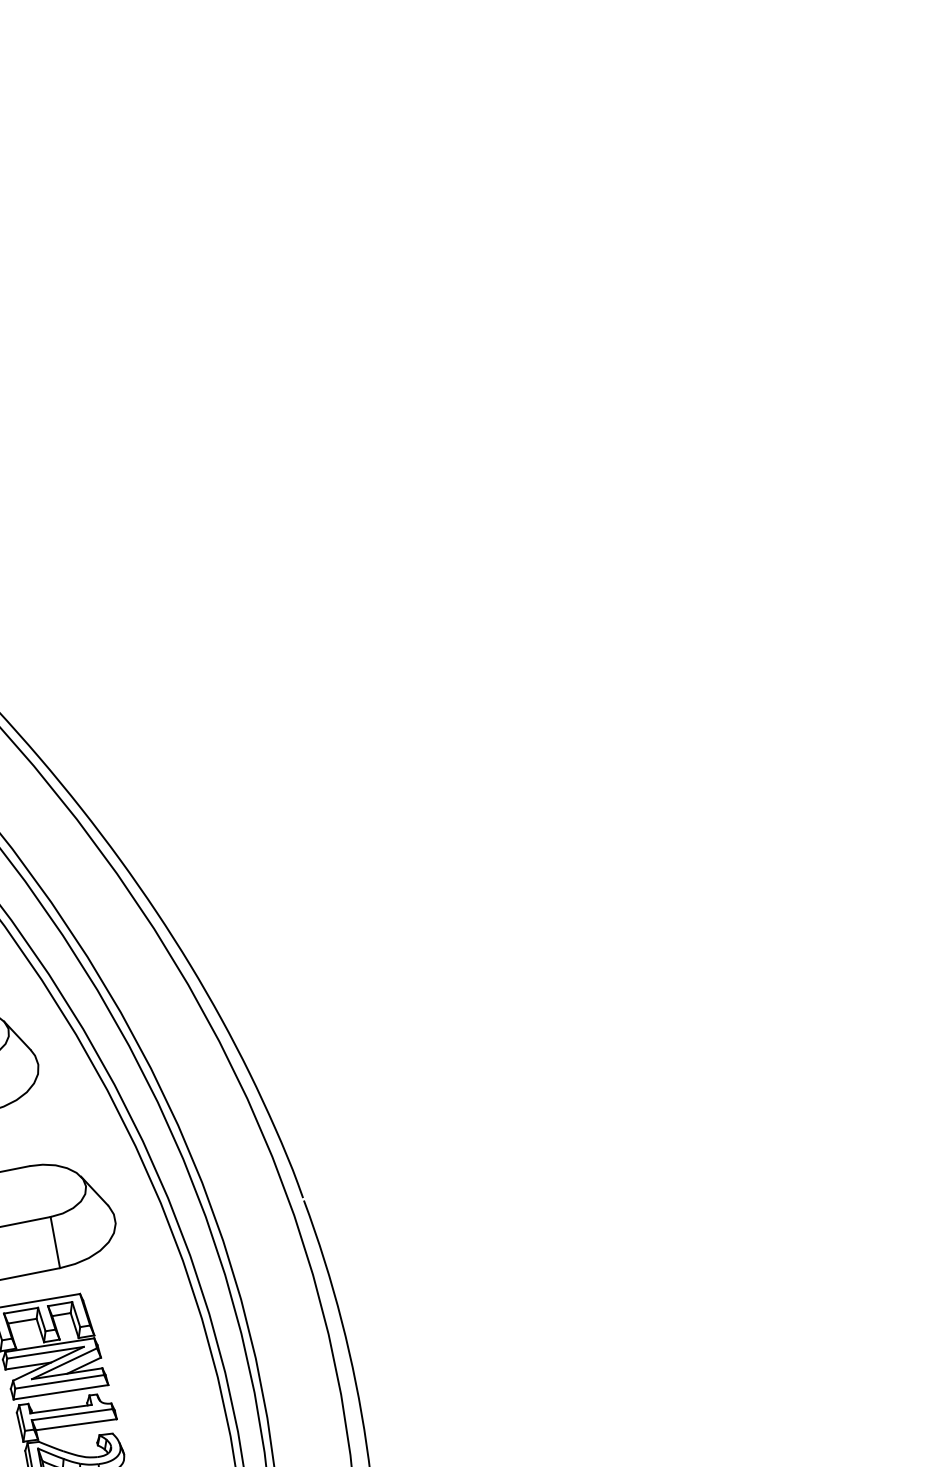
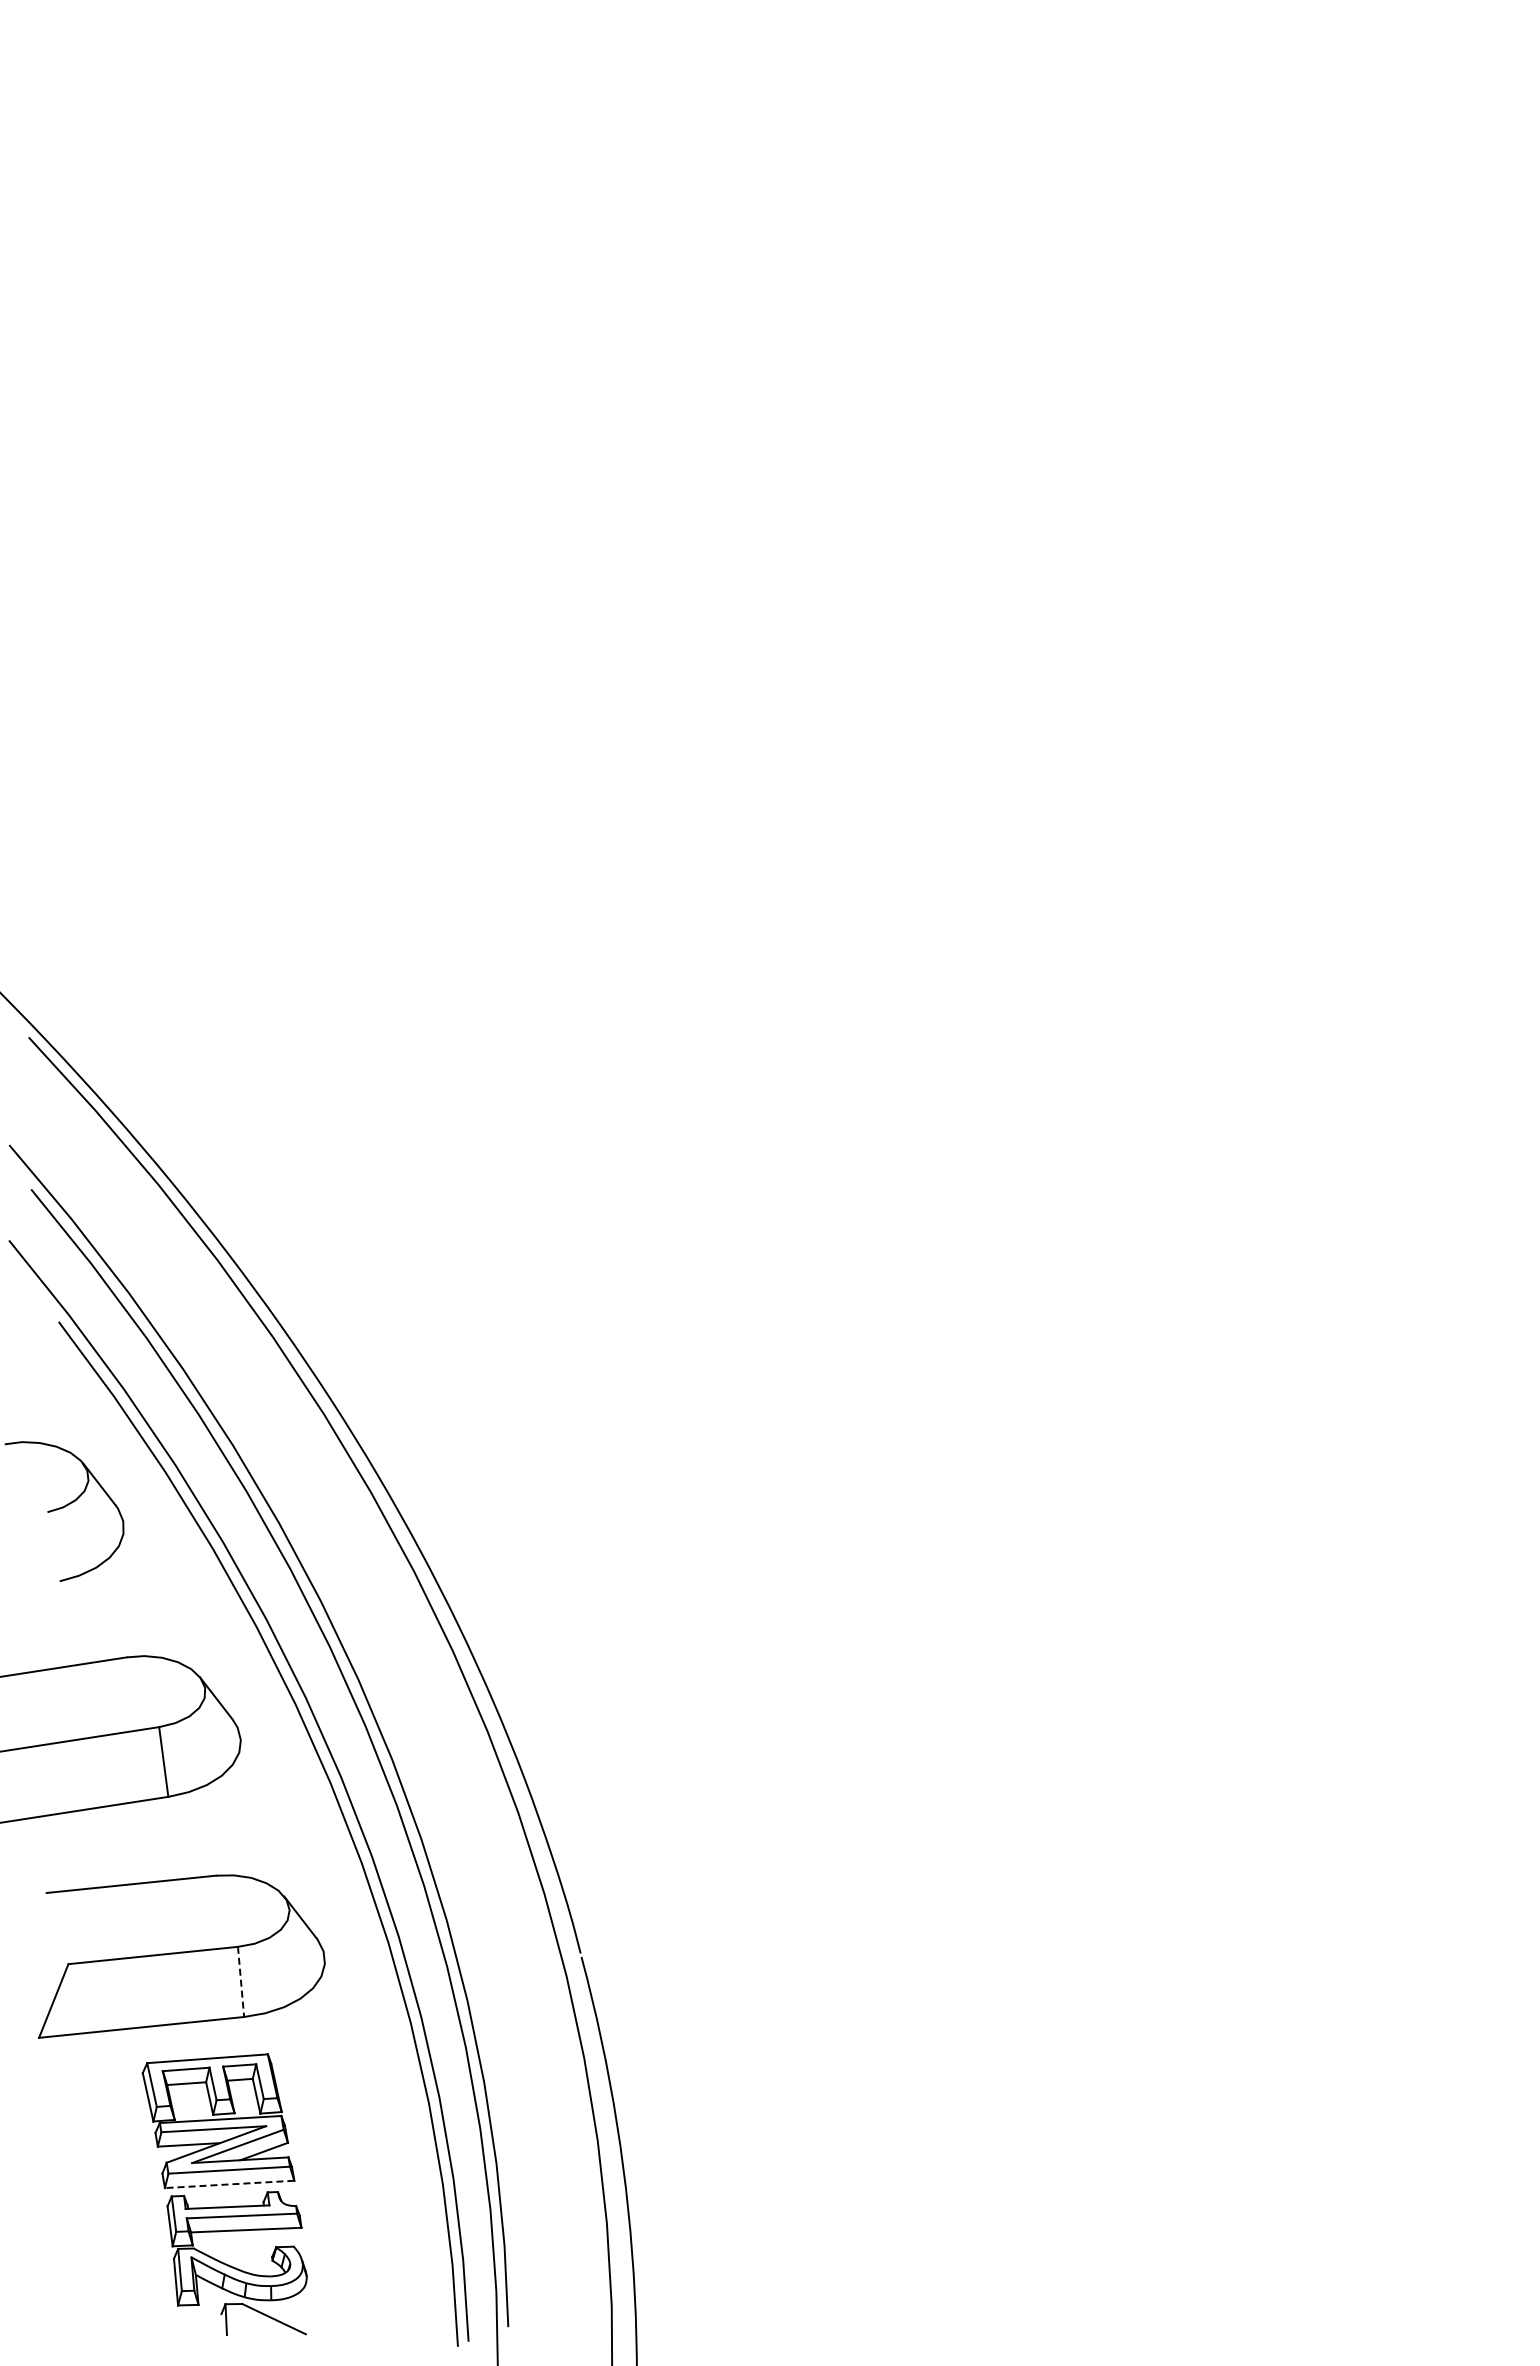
line: (55, 1242) -> (241, 1982), solid -> dashed
line: (60, 1392) -> (229, 2184), solid -> dashed

